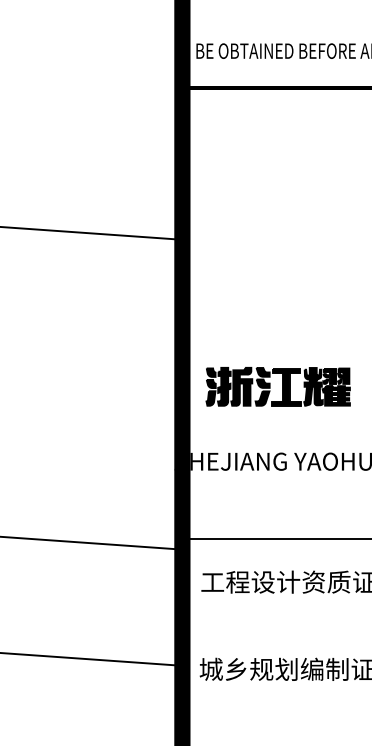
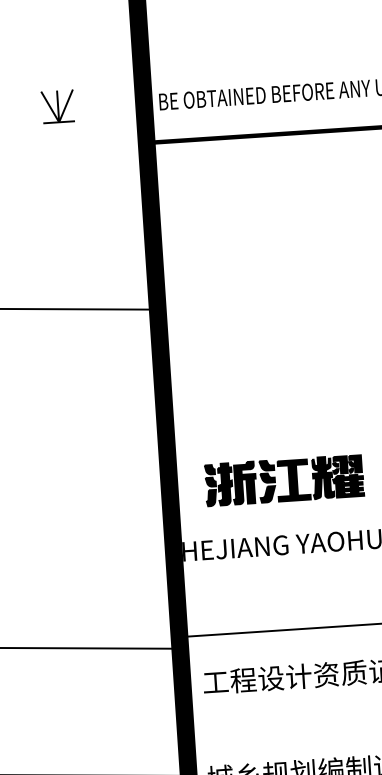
part: (103, 48) -> (57, 105), added
part: (277, 386) -> (283, 480), moved

